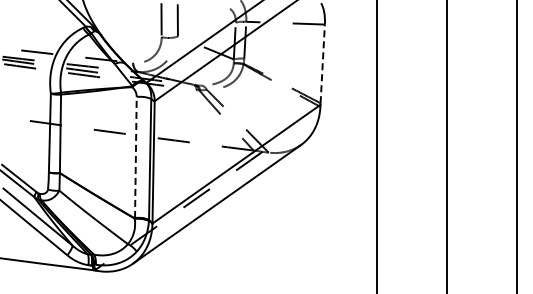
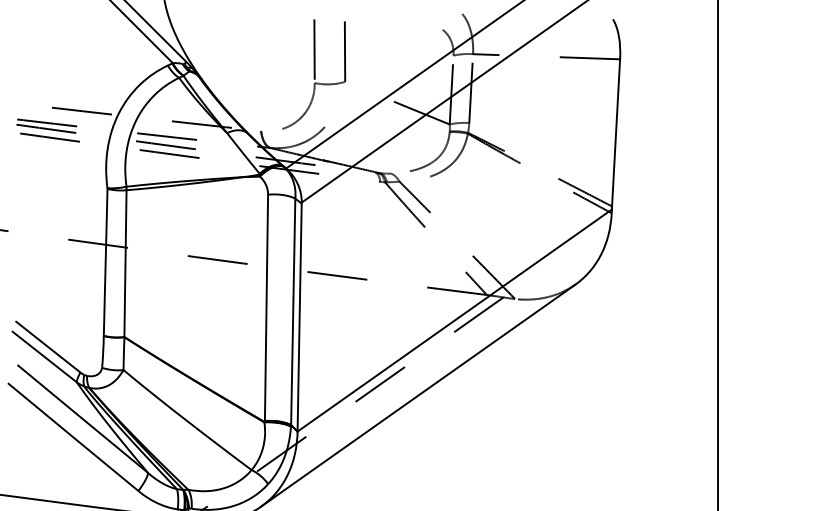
line: (322, 63) -> (615, 132), dashed -> solid
line: (135, 156) -> (265, 306), dashed -> solid

